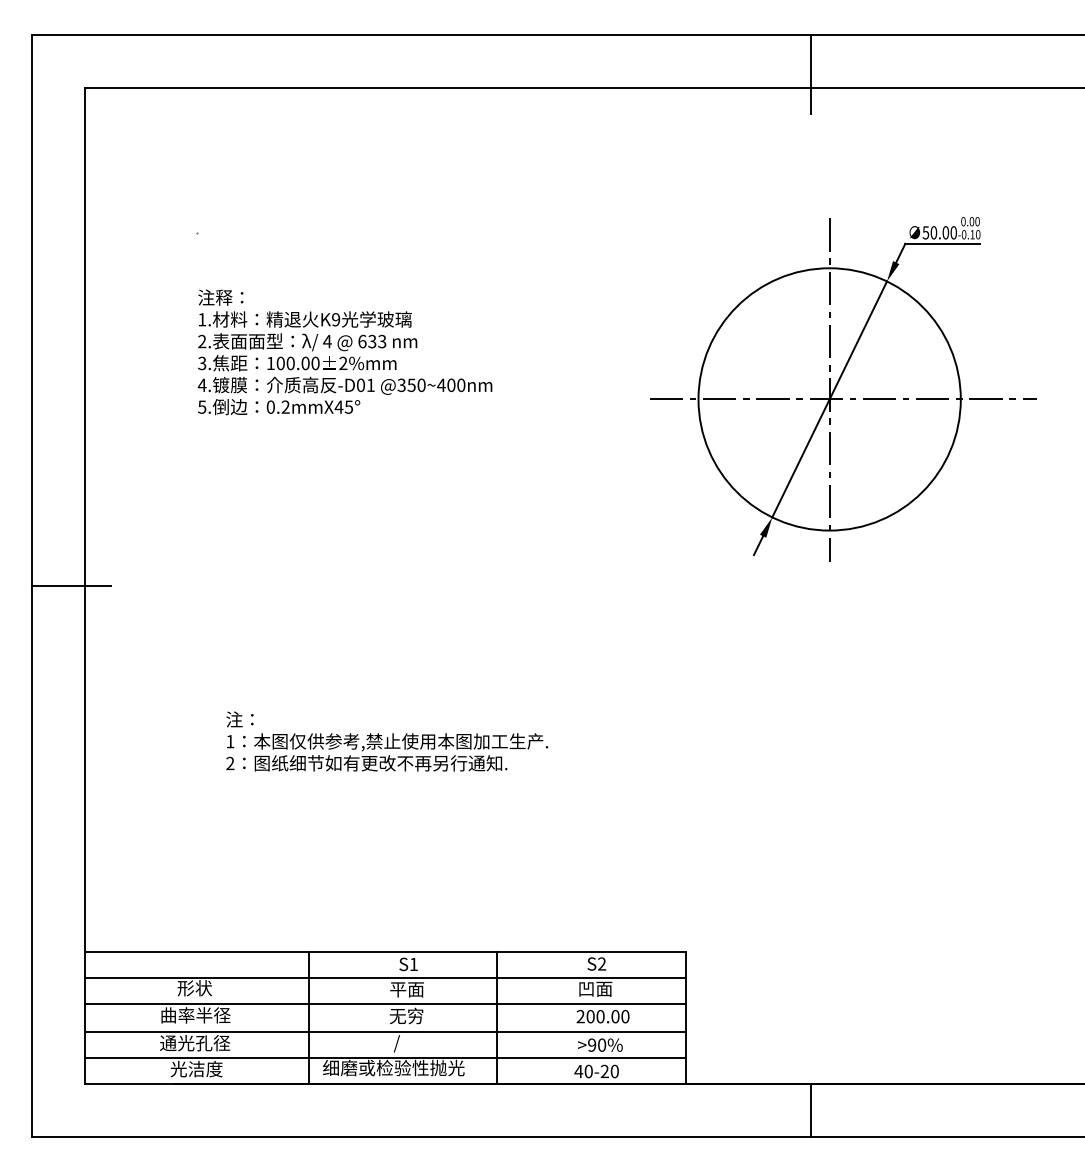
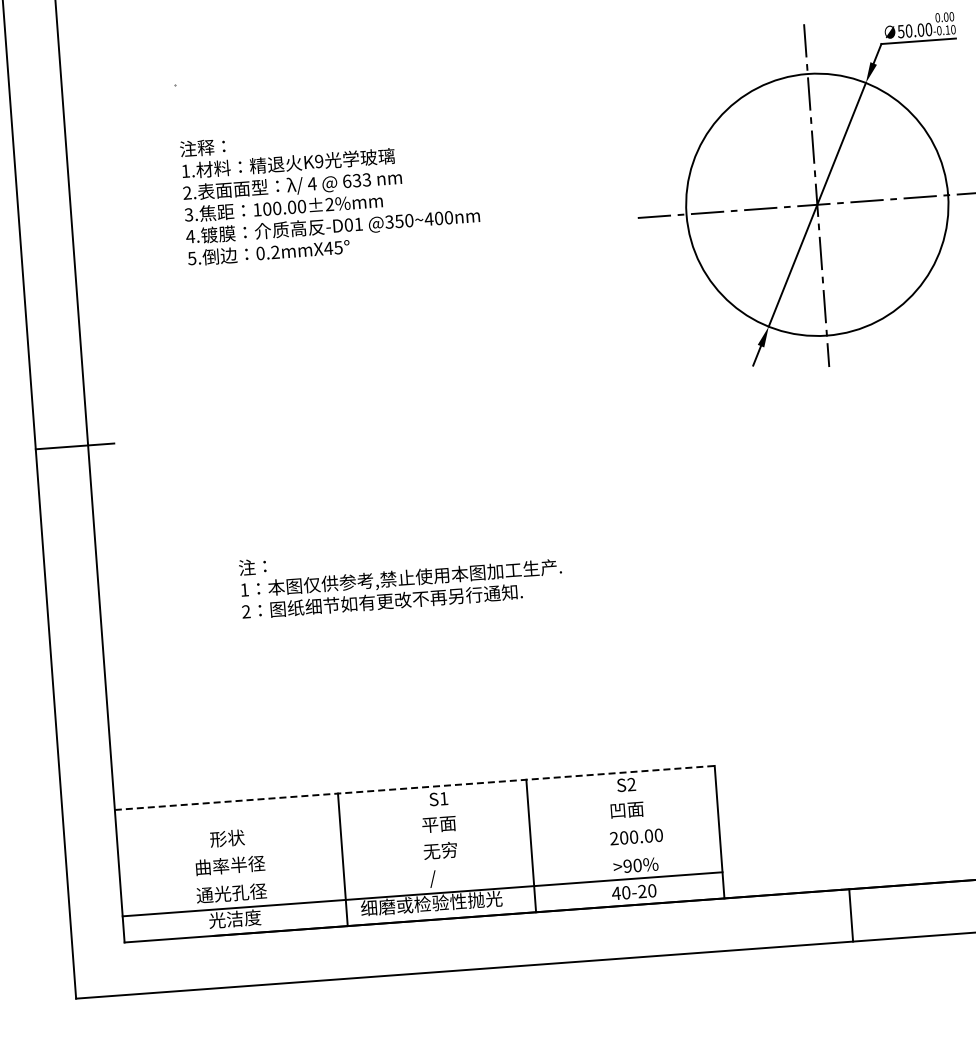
line: (385, 951) -> (414, 787), solid -> dashed
line: (385, 977) -> (416, 813), removed
line: (385, 1003) -> (418, 839), removed
line: (385, 1031) -> (420, 867), removed

